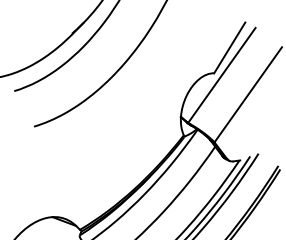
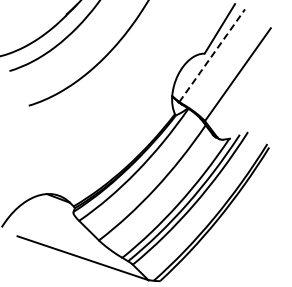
line: (222, 75) -> (212, 55), solid -> dashed

